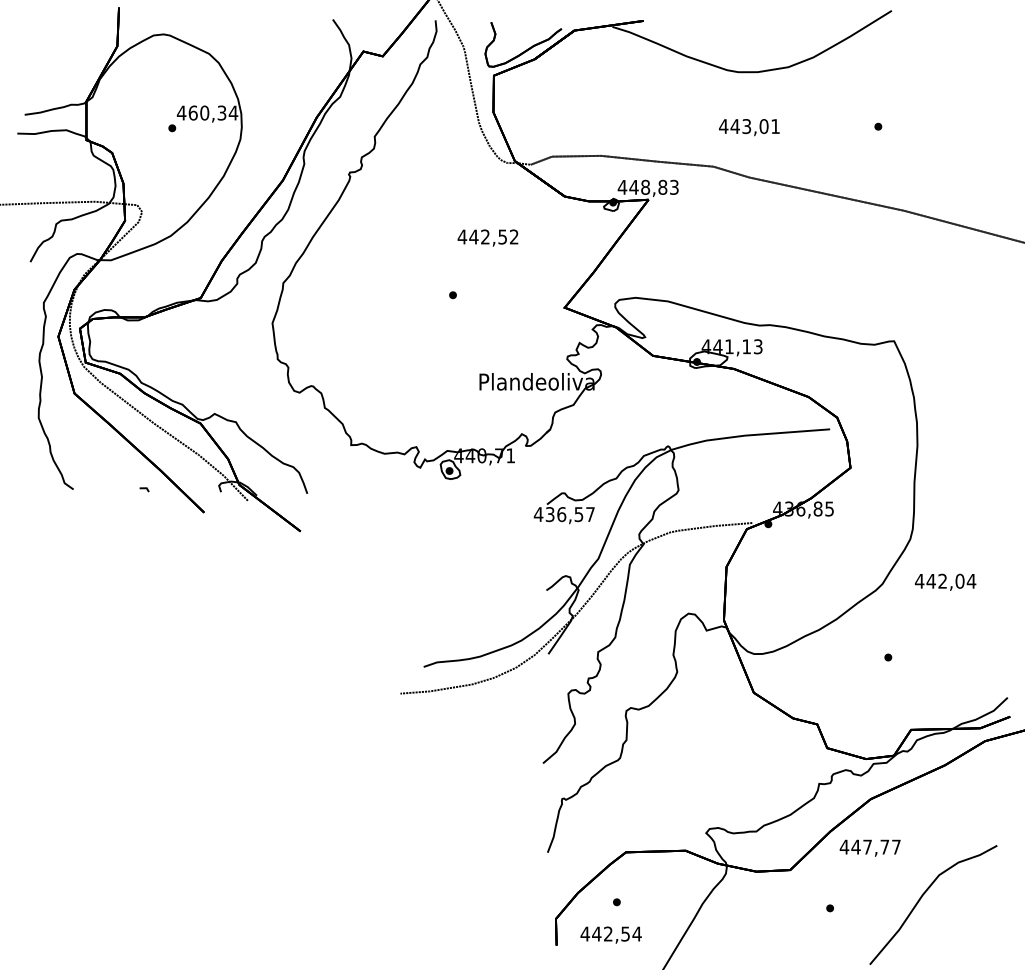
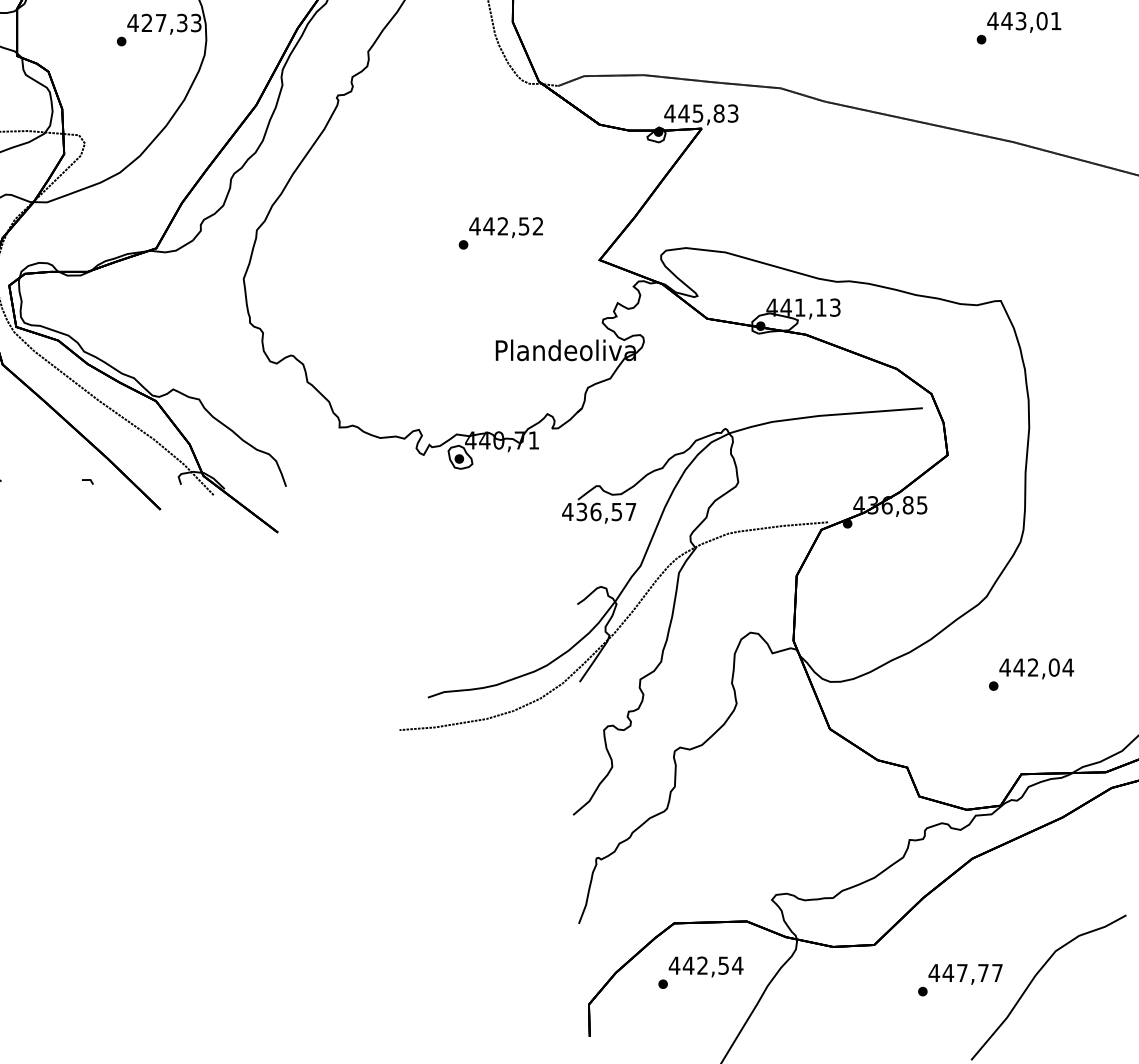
text: (213, 112) -> (171, 22), 460,34 -> 427,33
text: (749, 127) -> (1024, 22), moved
text: (645, 186) -> (697, 112), 448,83 -> 445,83
text: (487, 237) -> (505, 226), moved
text: (945, 581) -> (1036, 667), moved
text: (869, 847) -> (964, 973), moved
text: (610, 934) -> (705, 966), moved

